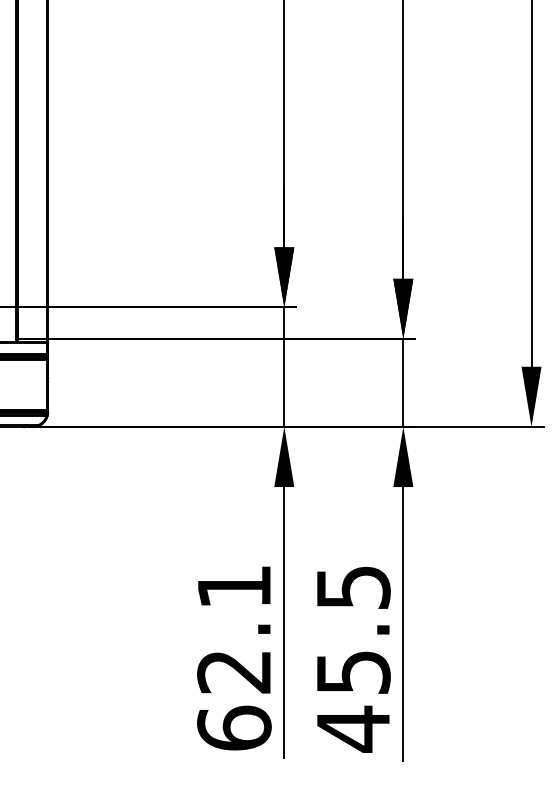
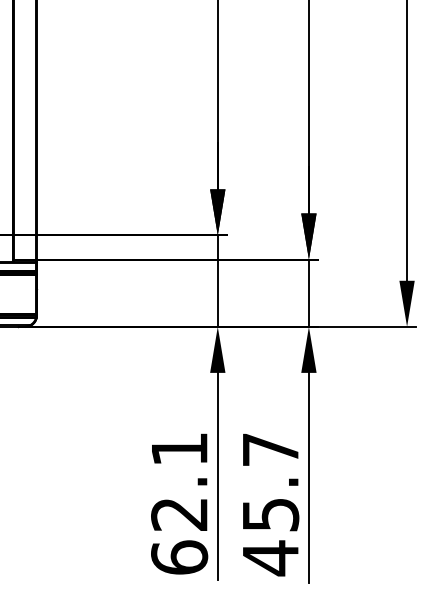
text: (354, 587) -> (271, 449), 45.5 -> 45.7

